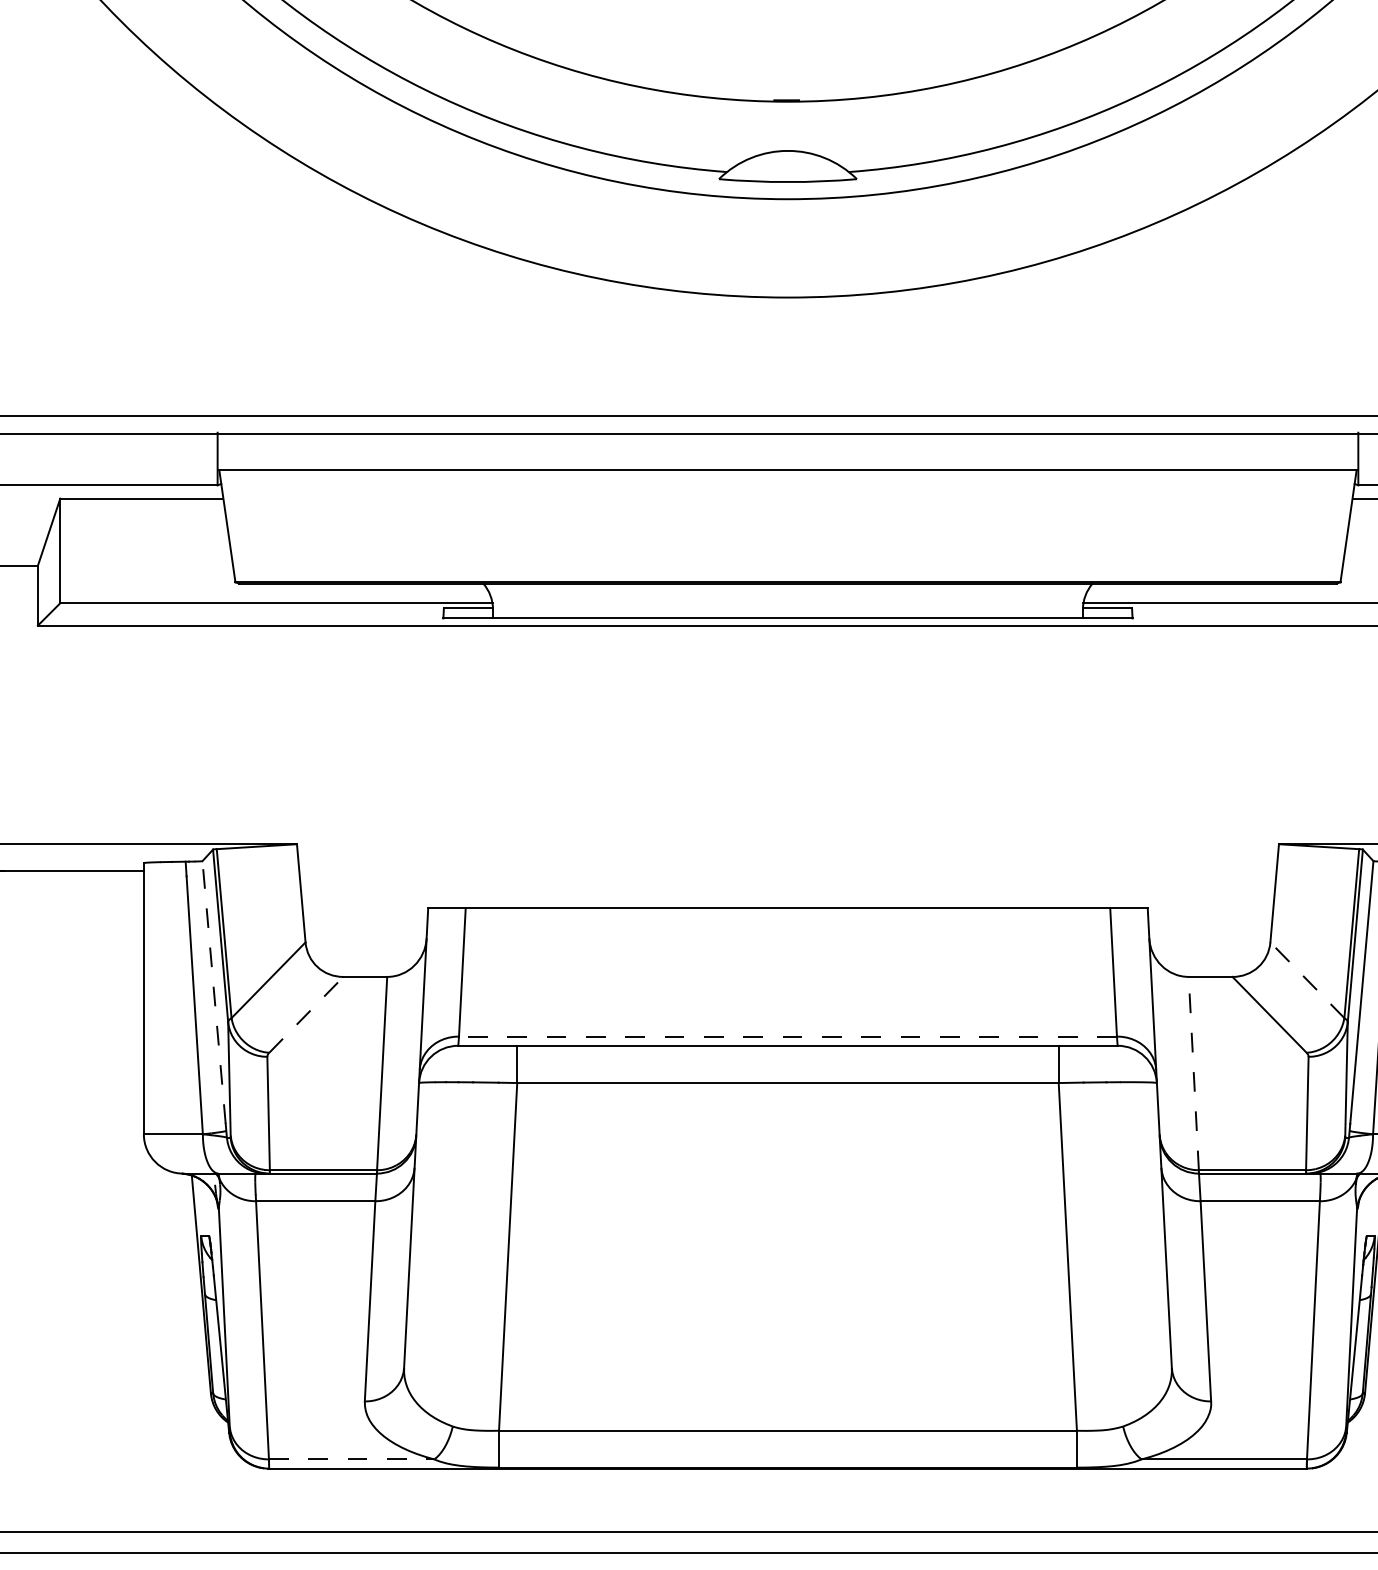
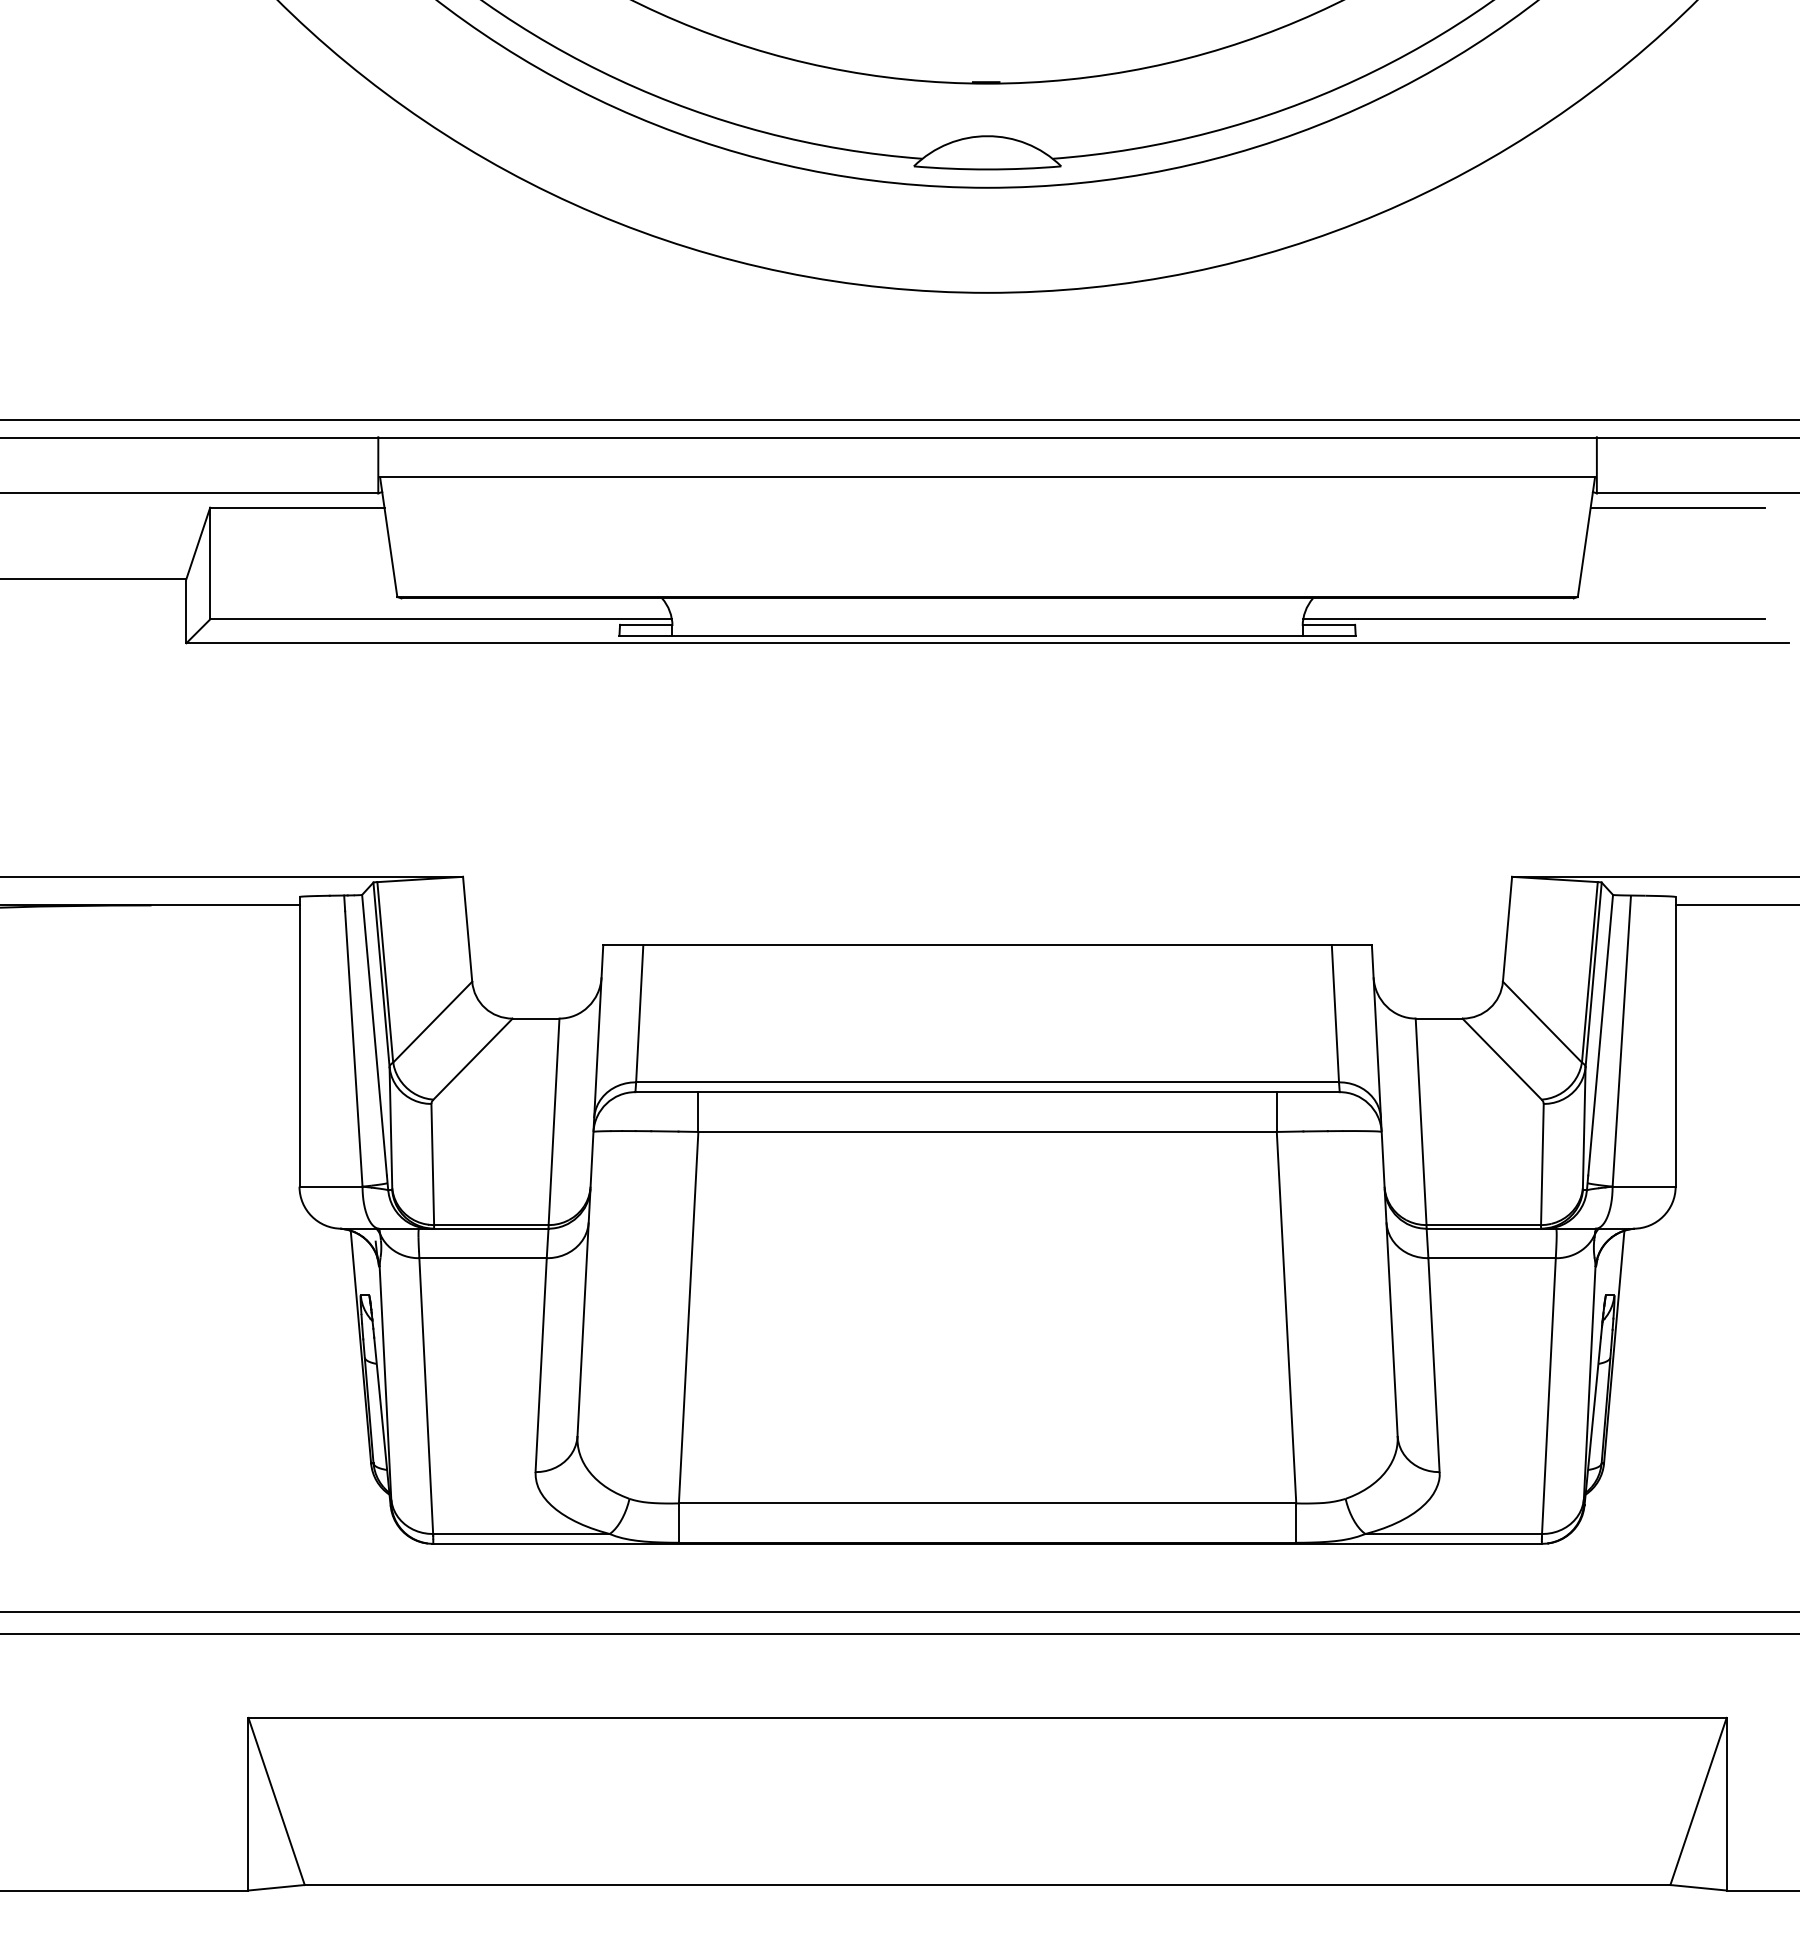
line: (1307, 980) -> (1542, 1022), dashed -> solid
line: (214, 992) -> (374, 1035), dashed -> solid
line: (306, 1015) -> (473, 1059), dashed -> solid
line: (787, 1036) -> (987, 1082), dashed -> solid
line: (1194, 1073) -> (1421, 1121), dashed -> solid
line: (351, 1459) -> (521, 1534), dashed -> solid

